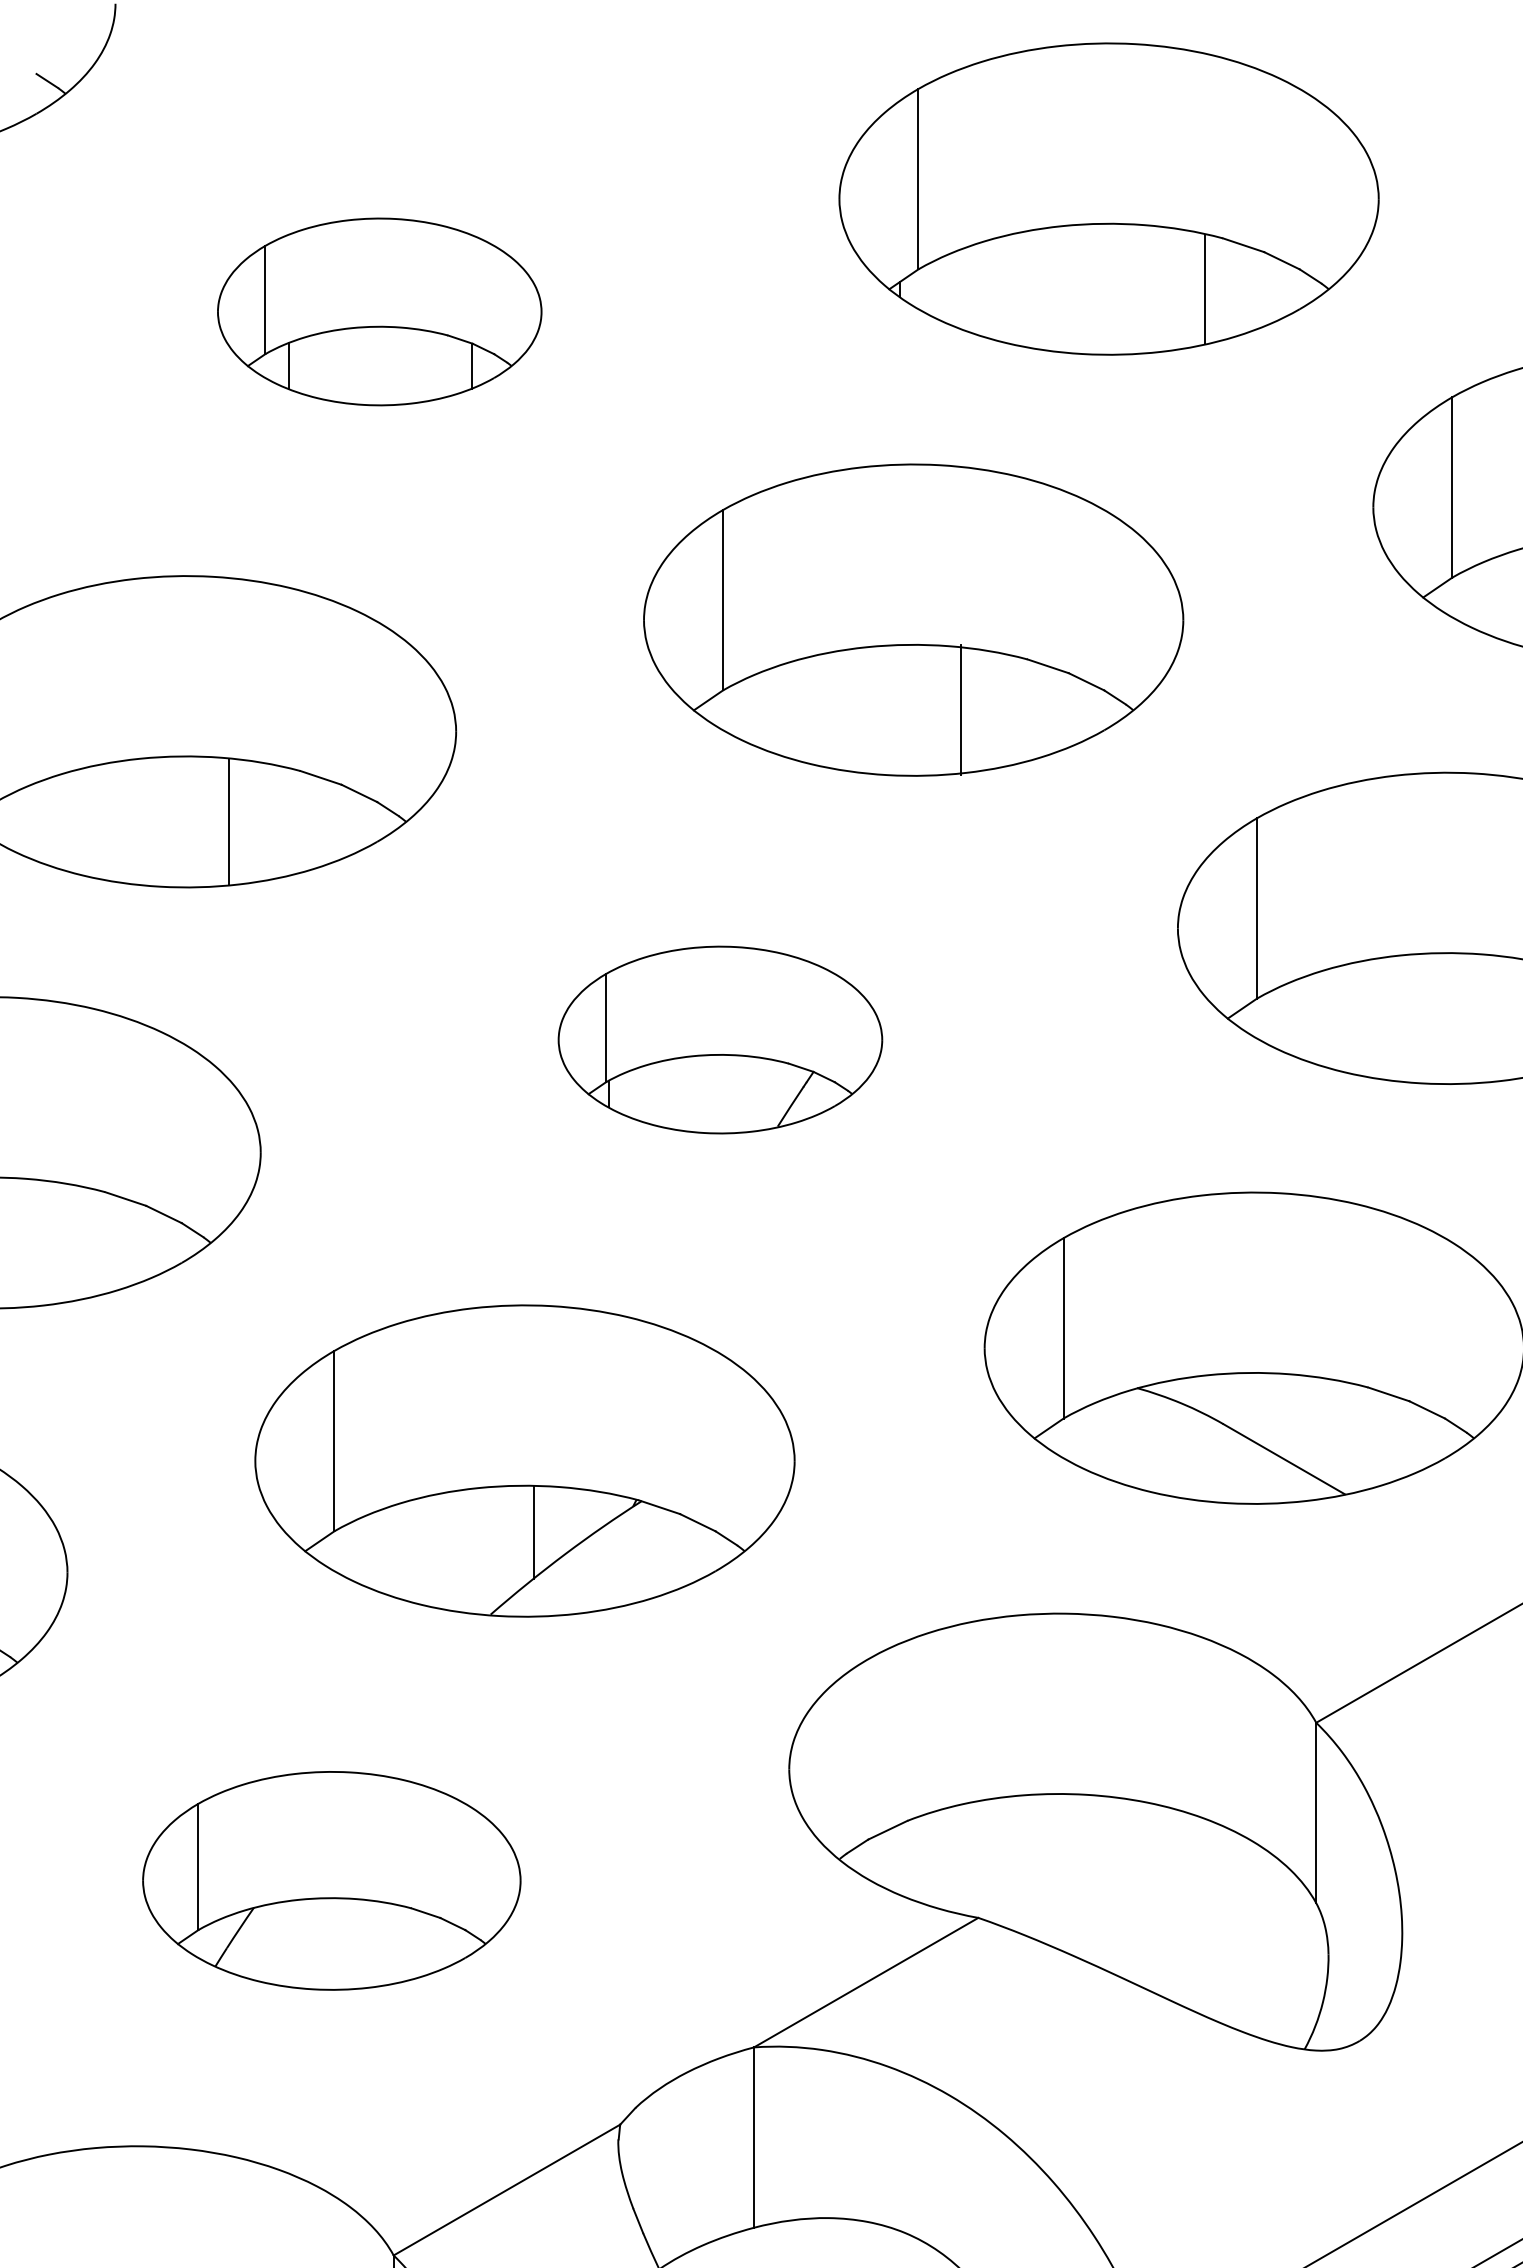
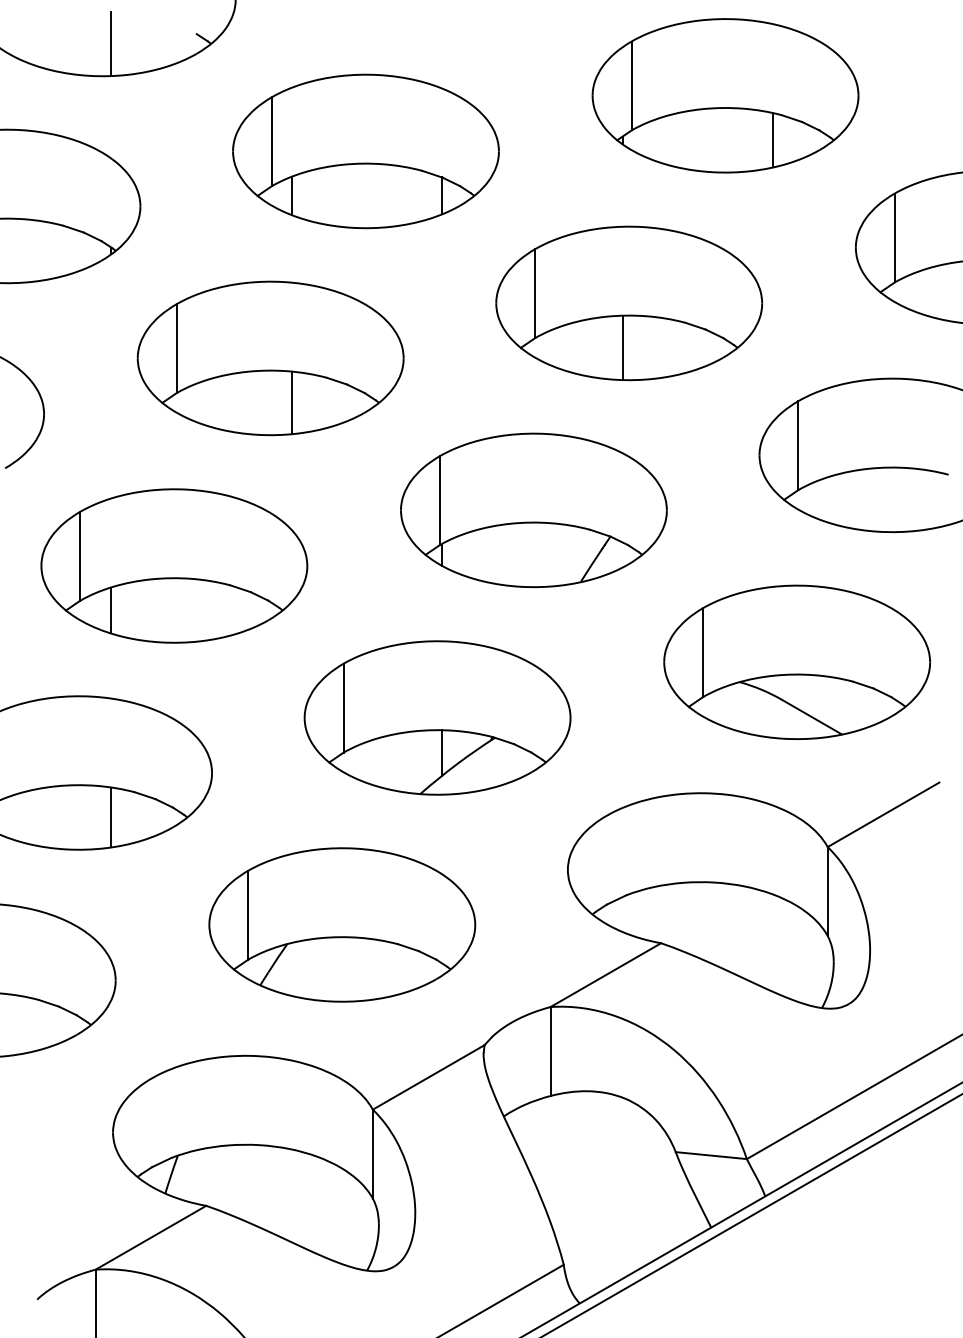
part: (378, 312) -> (365, 151), size x1.67
line: (960, 709) -> (622, 347), moved
part: (719, 1040) -> (533, 510), size x1.67
part: (332, 1879) -> (342, 924), size x1.43

